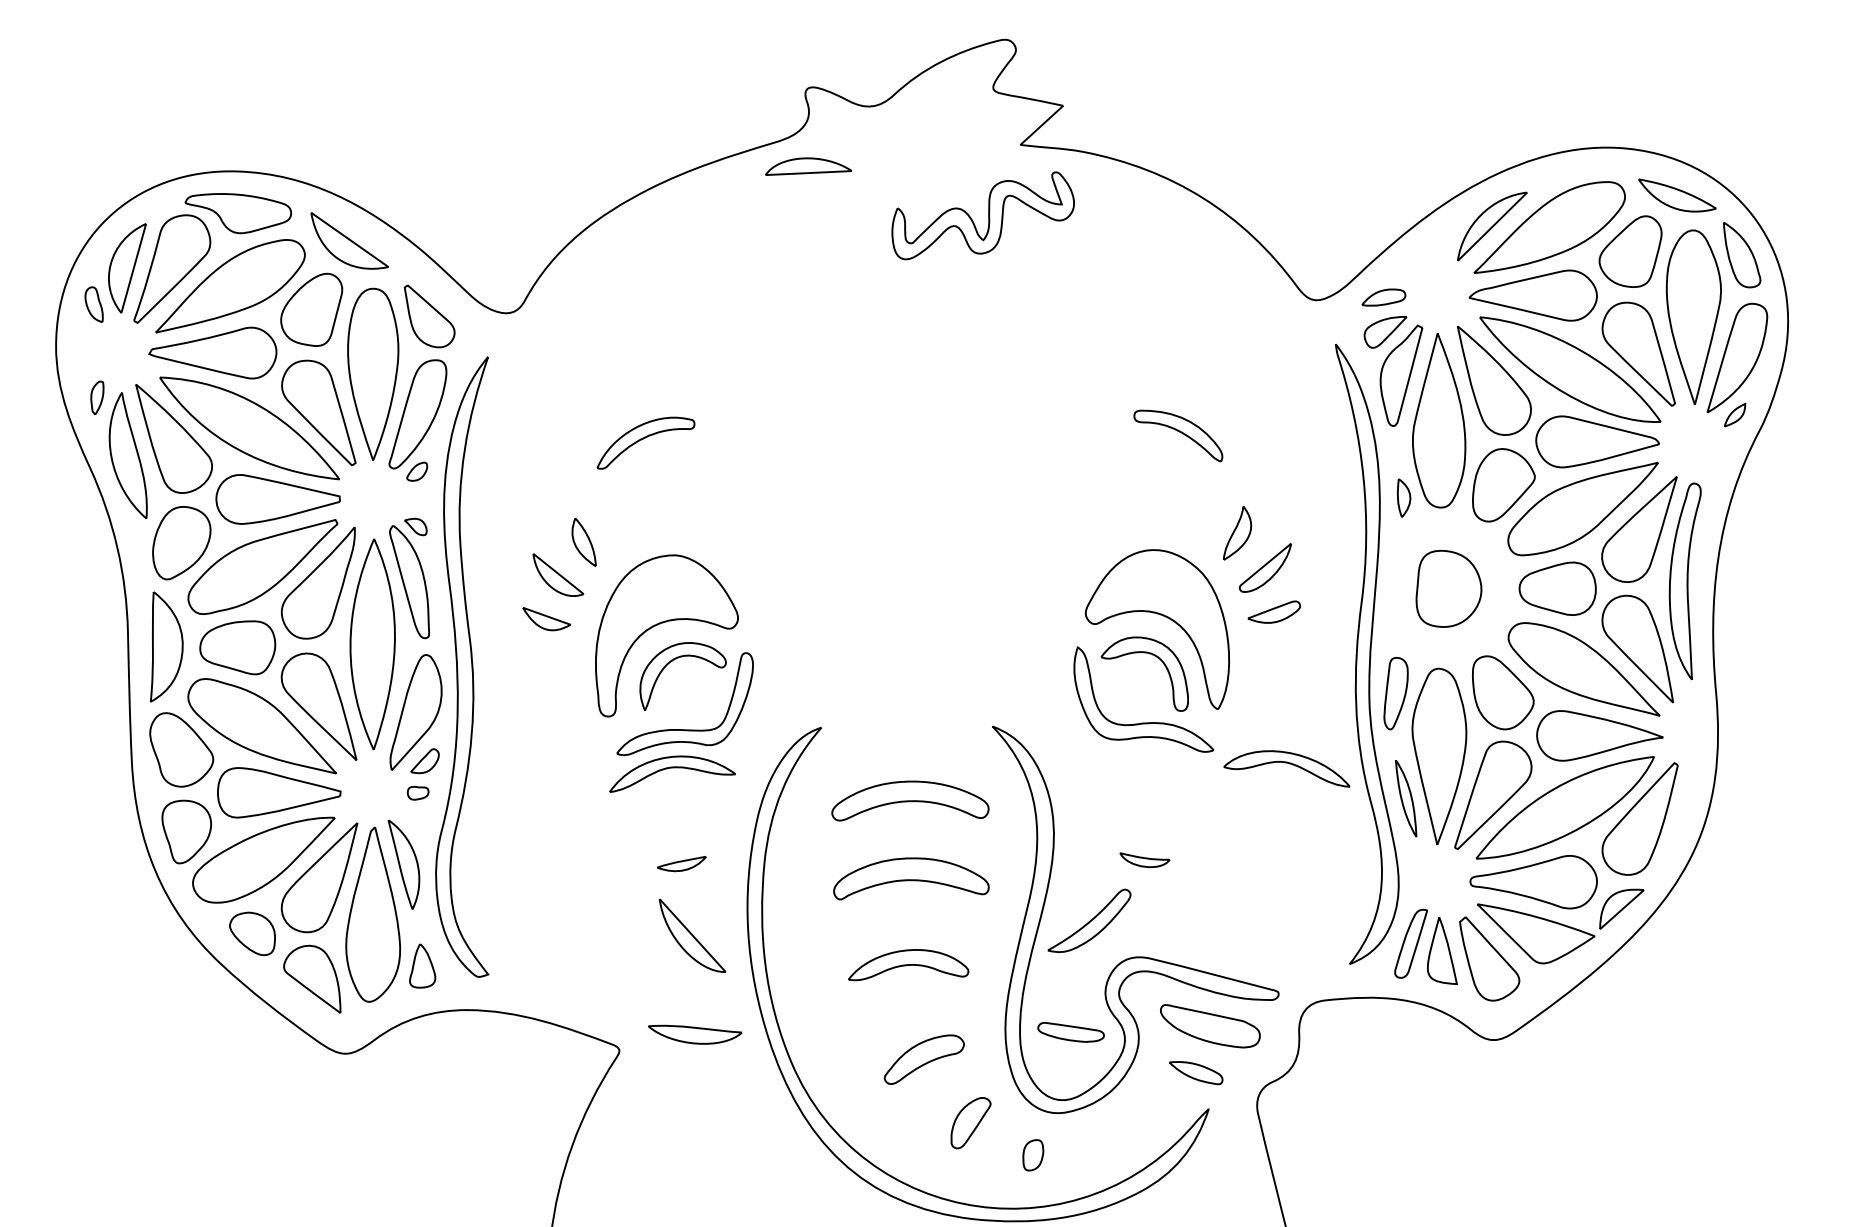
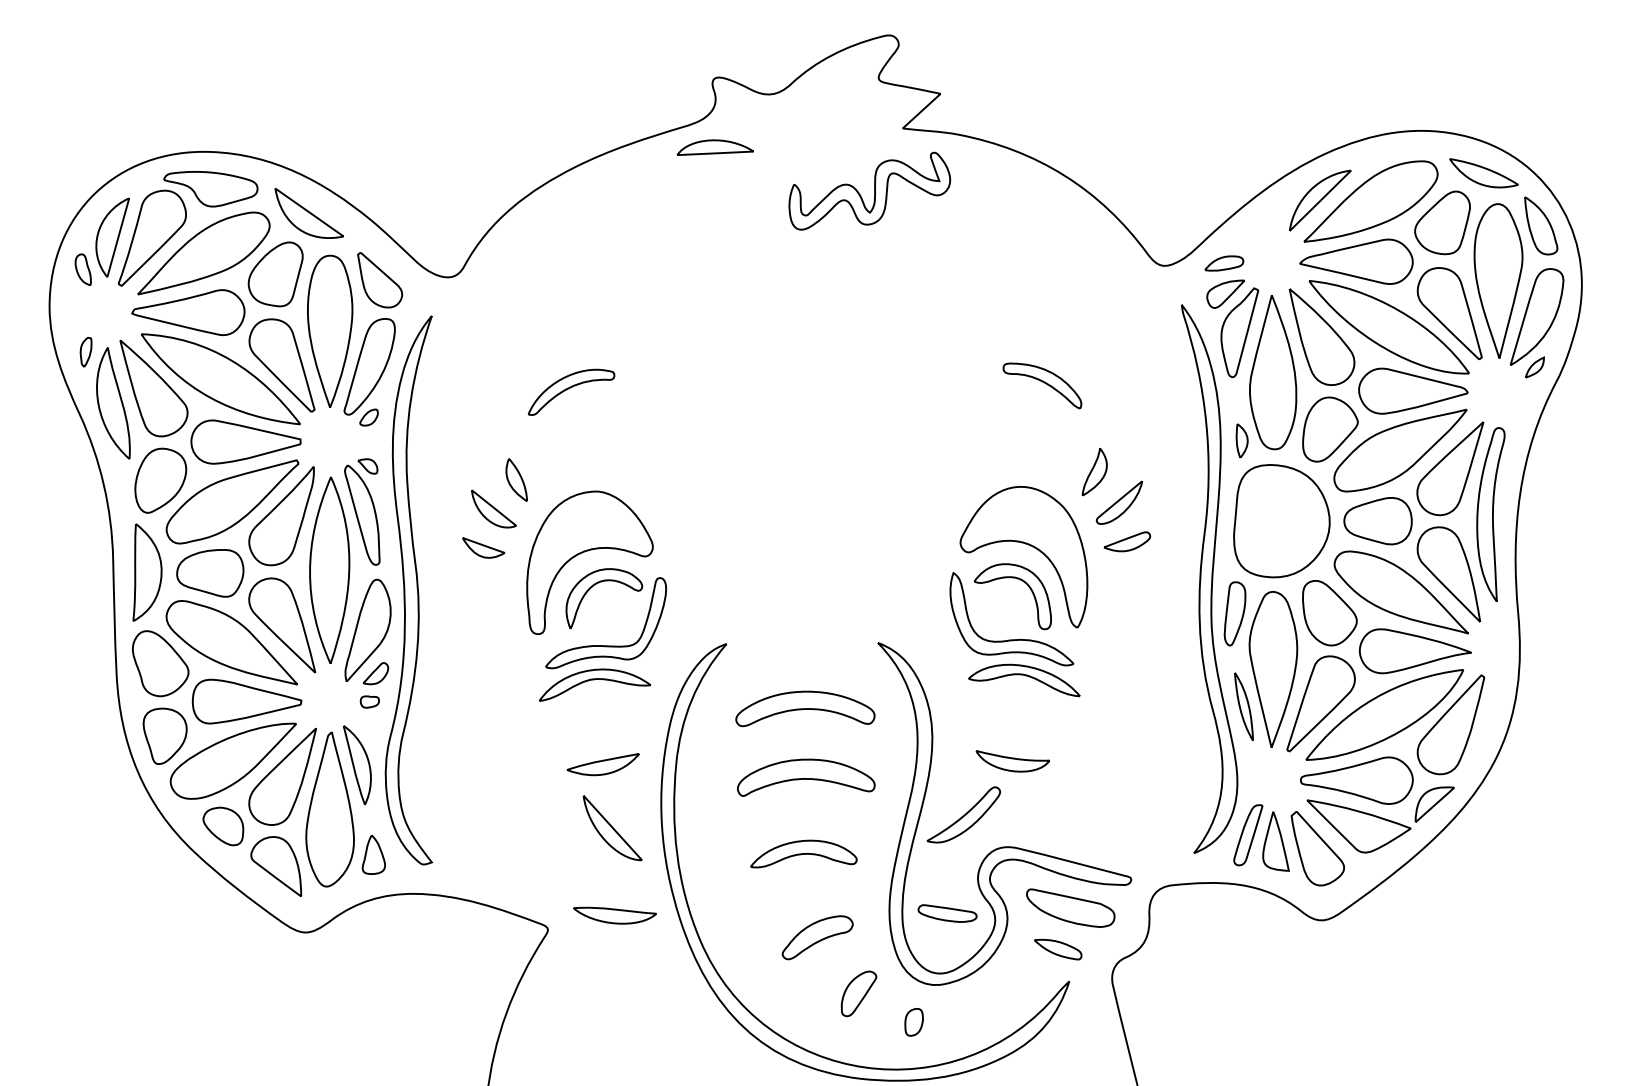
part: (1448, 588) -> (1281, 520), size x1.67
part: (1286, 768) -> (1023, 680), moved
part: (1144, 859) -> (1012, 760), size x1.67
part: (681, 863) -> (602, 764), size x1.67

